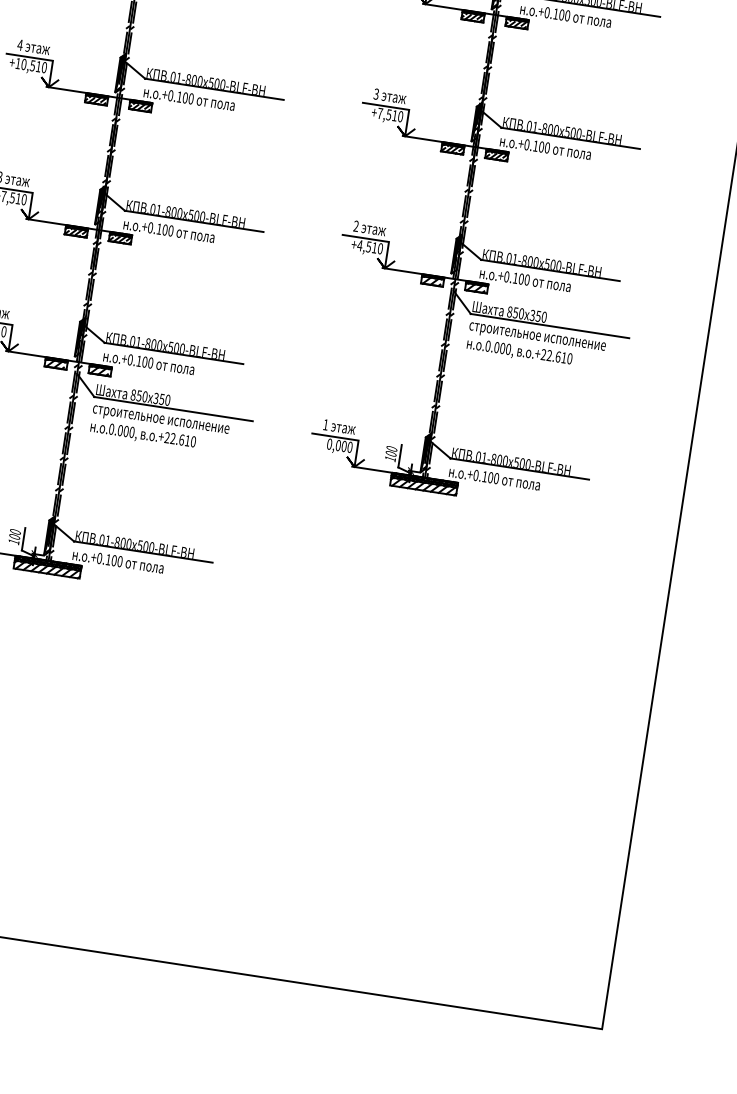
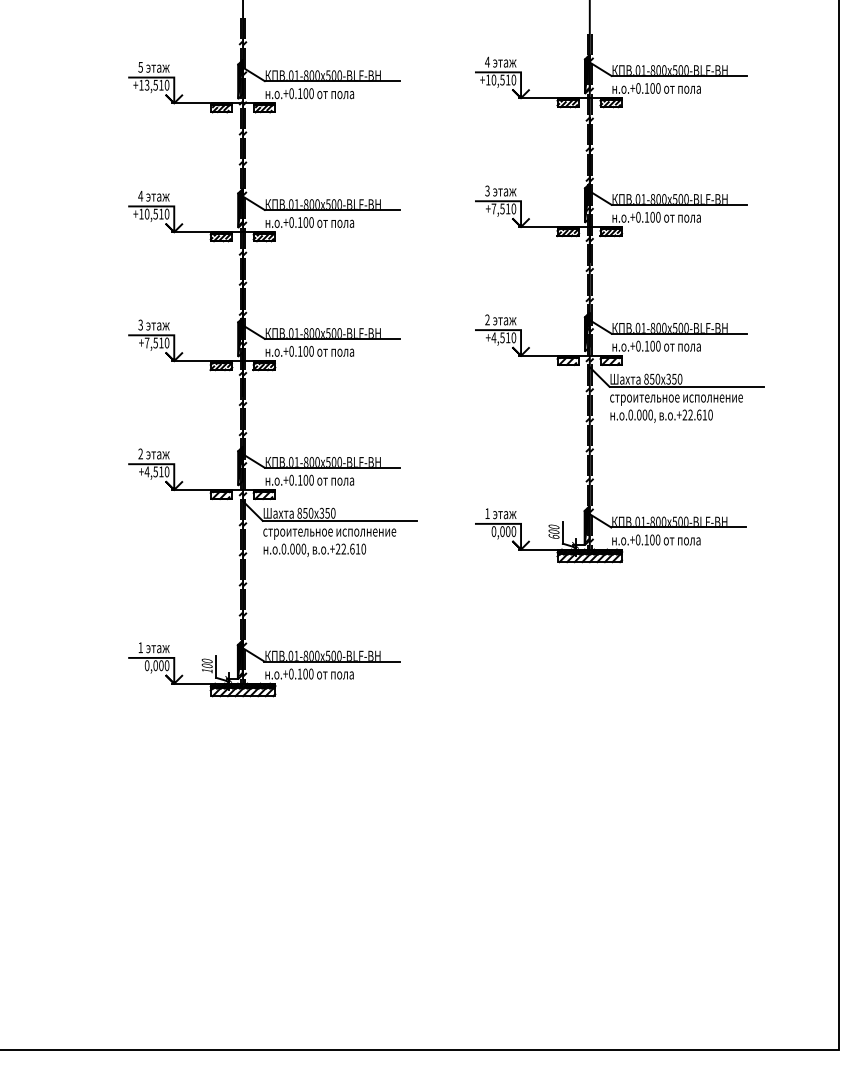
text: (389, 458) -> (553, 536), 100 -> 600

